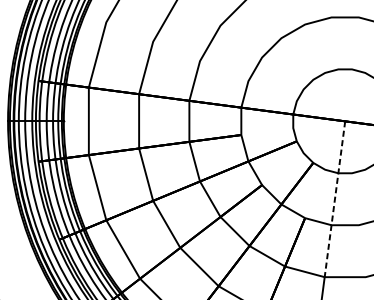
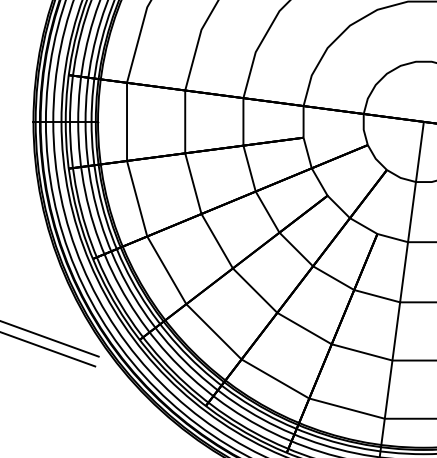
line: (334, 199) -> (411, 212), dashed -> solid

